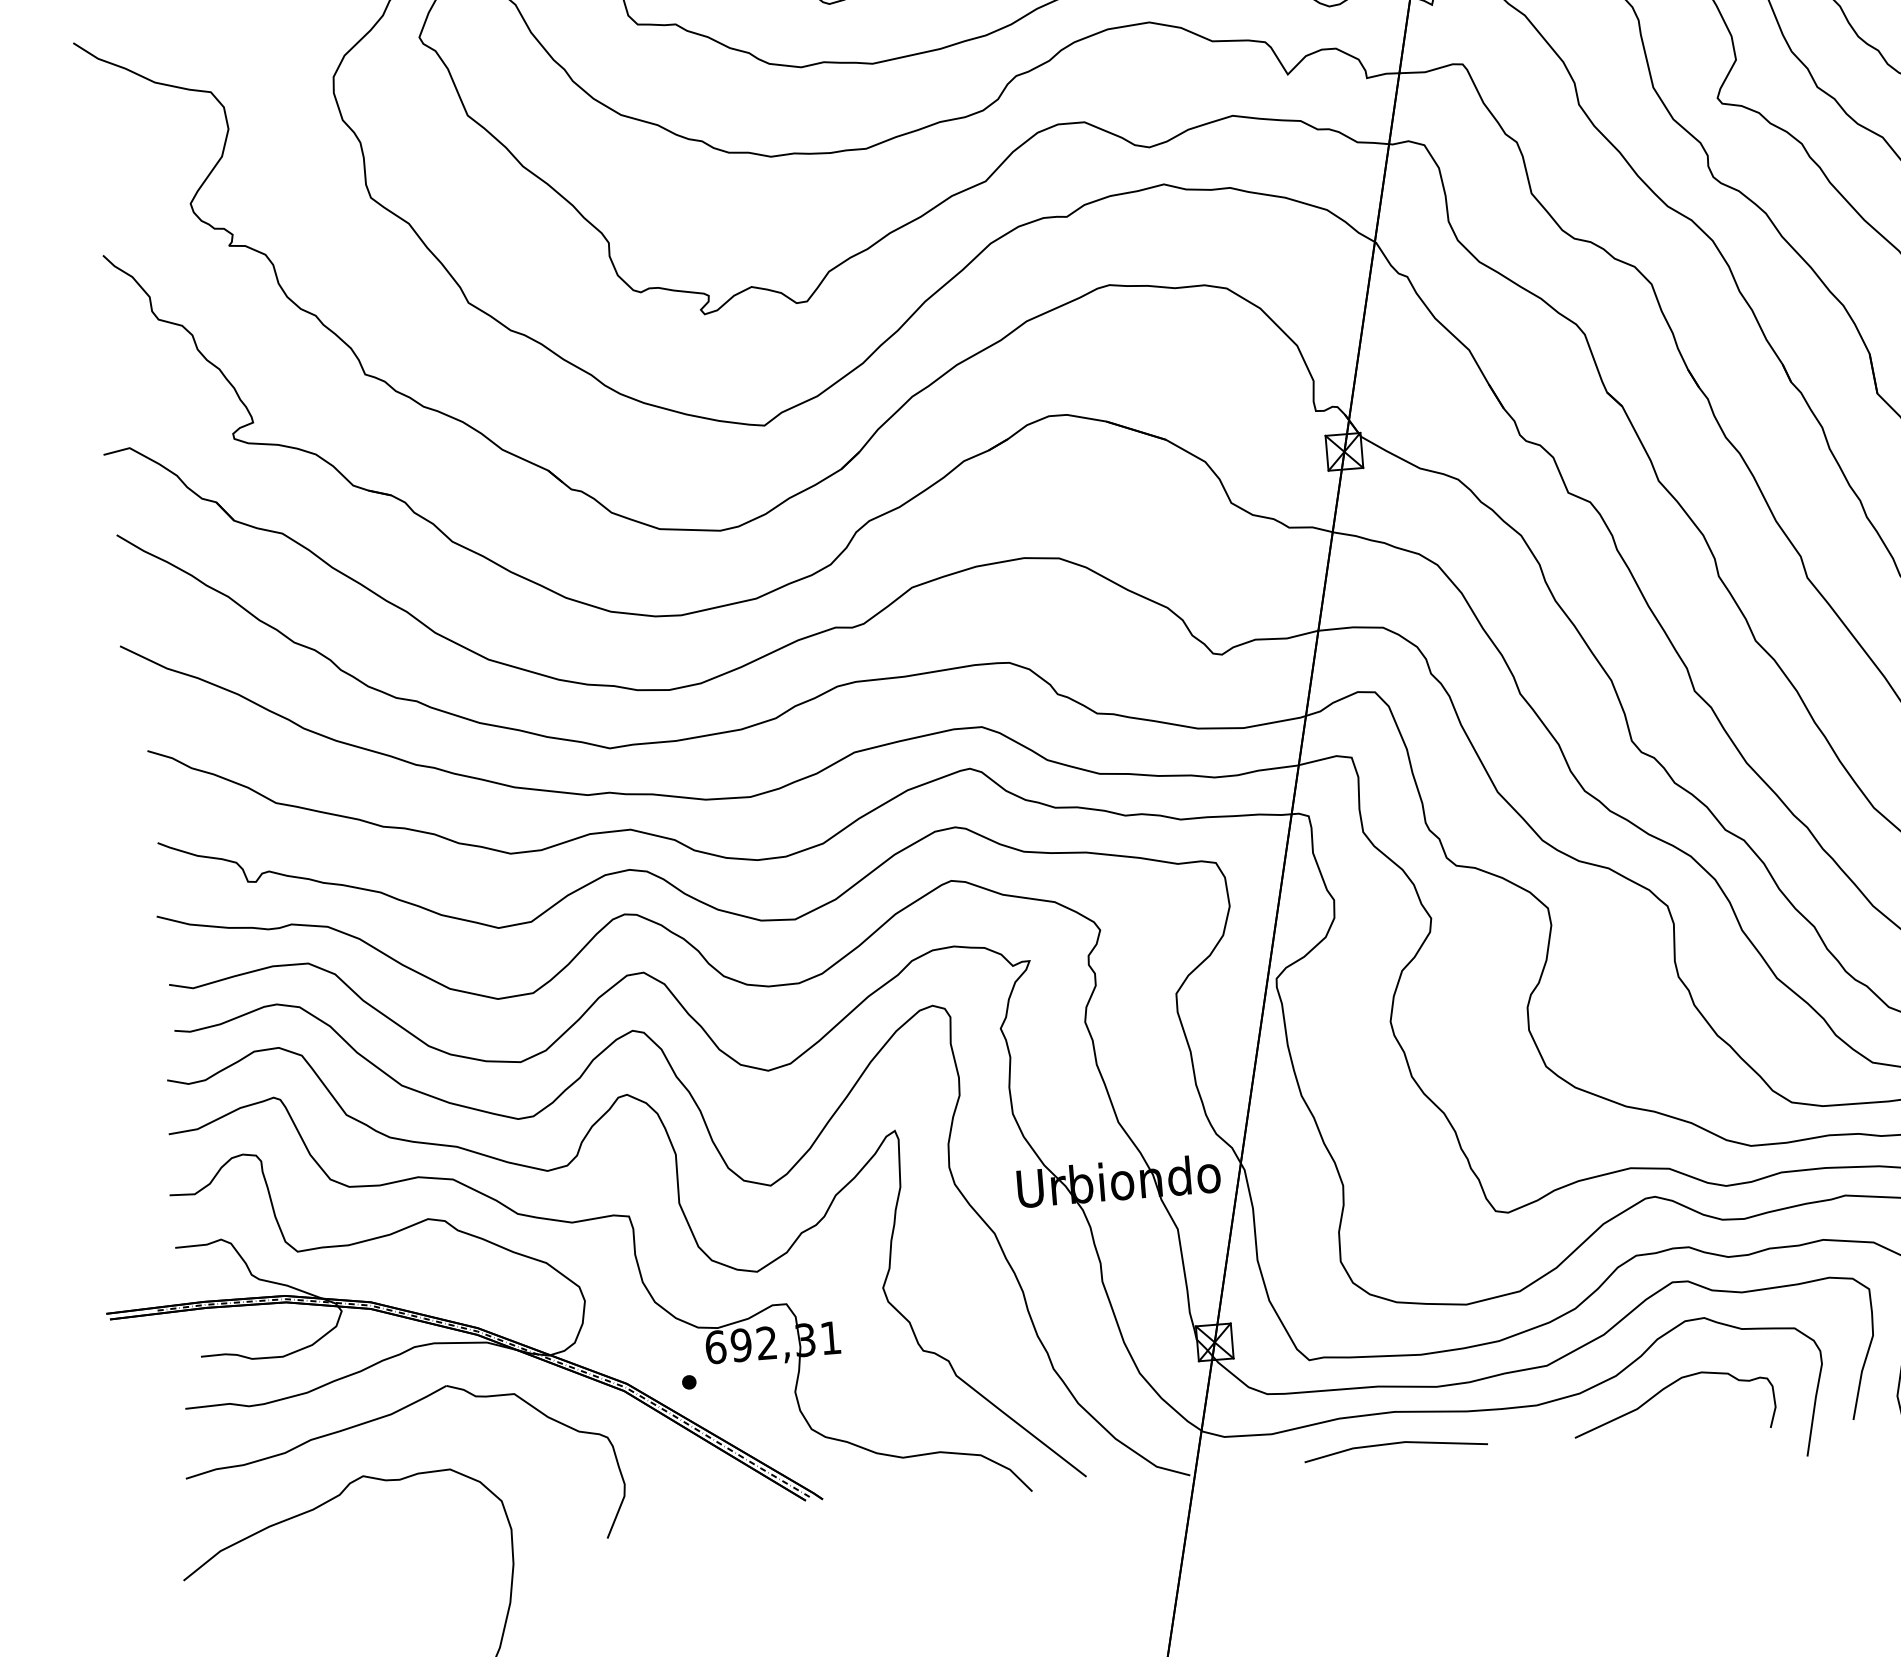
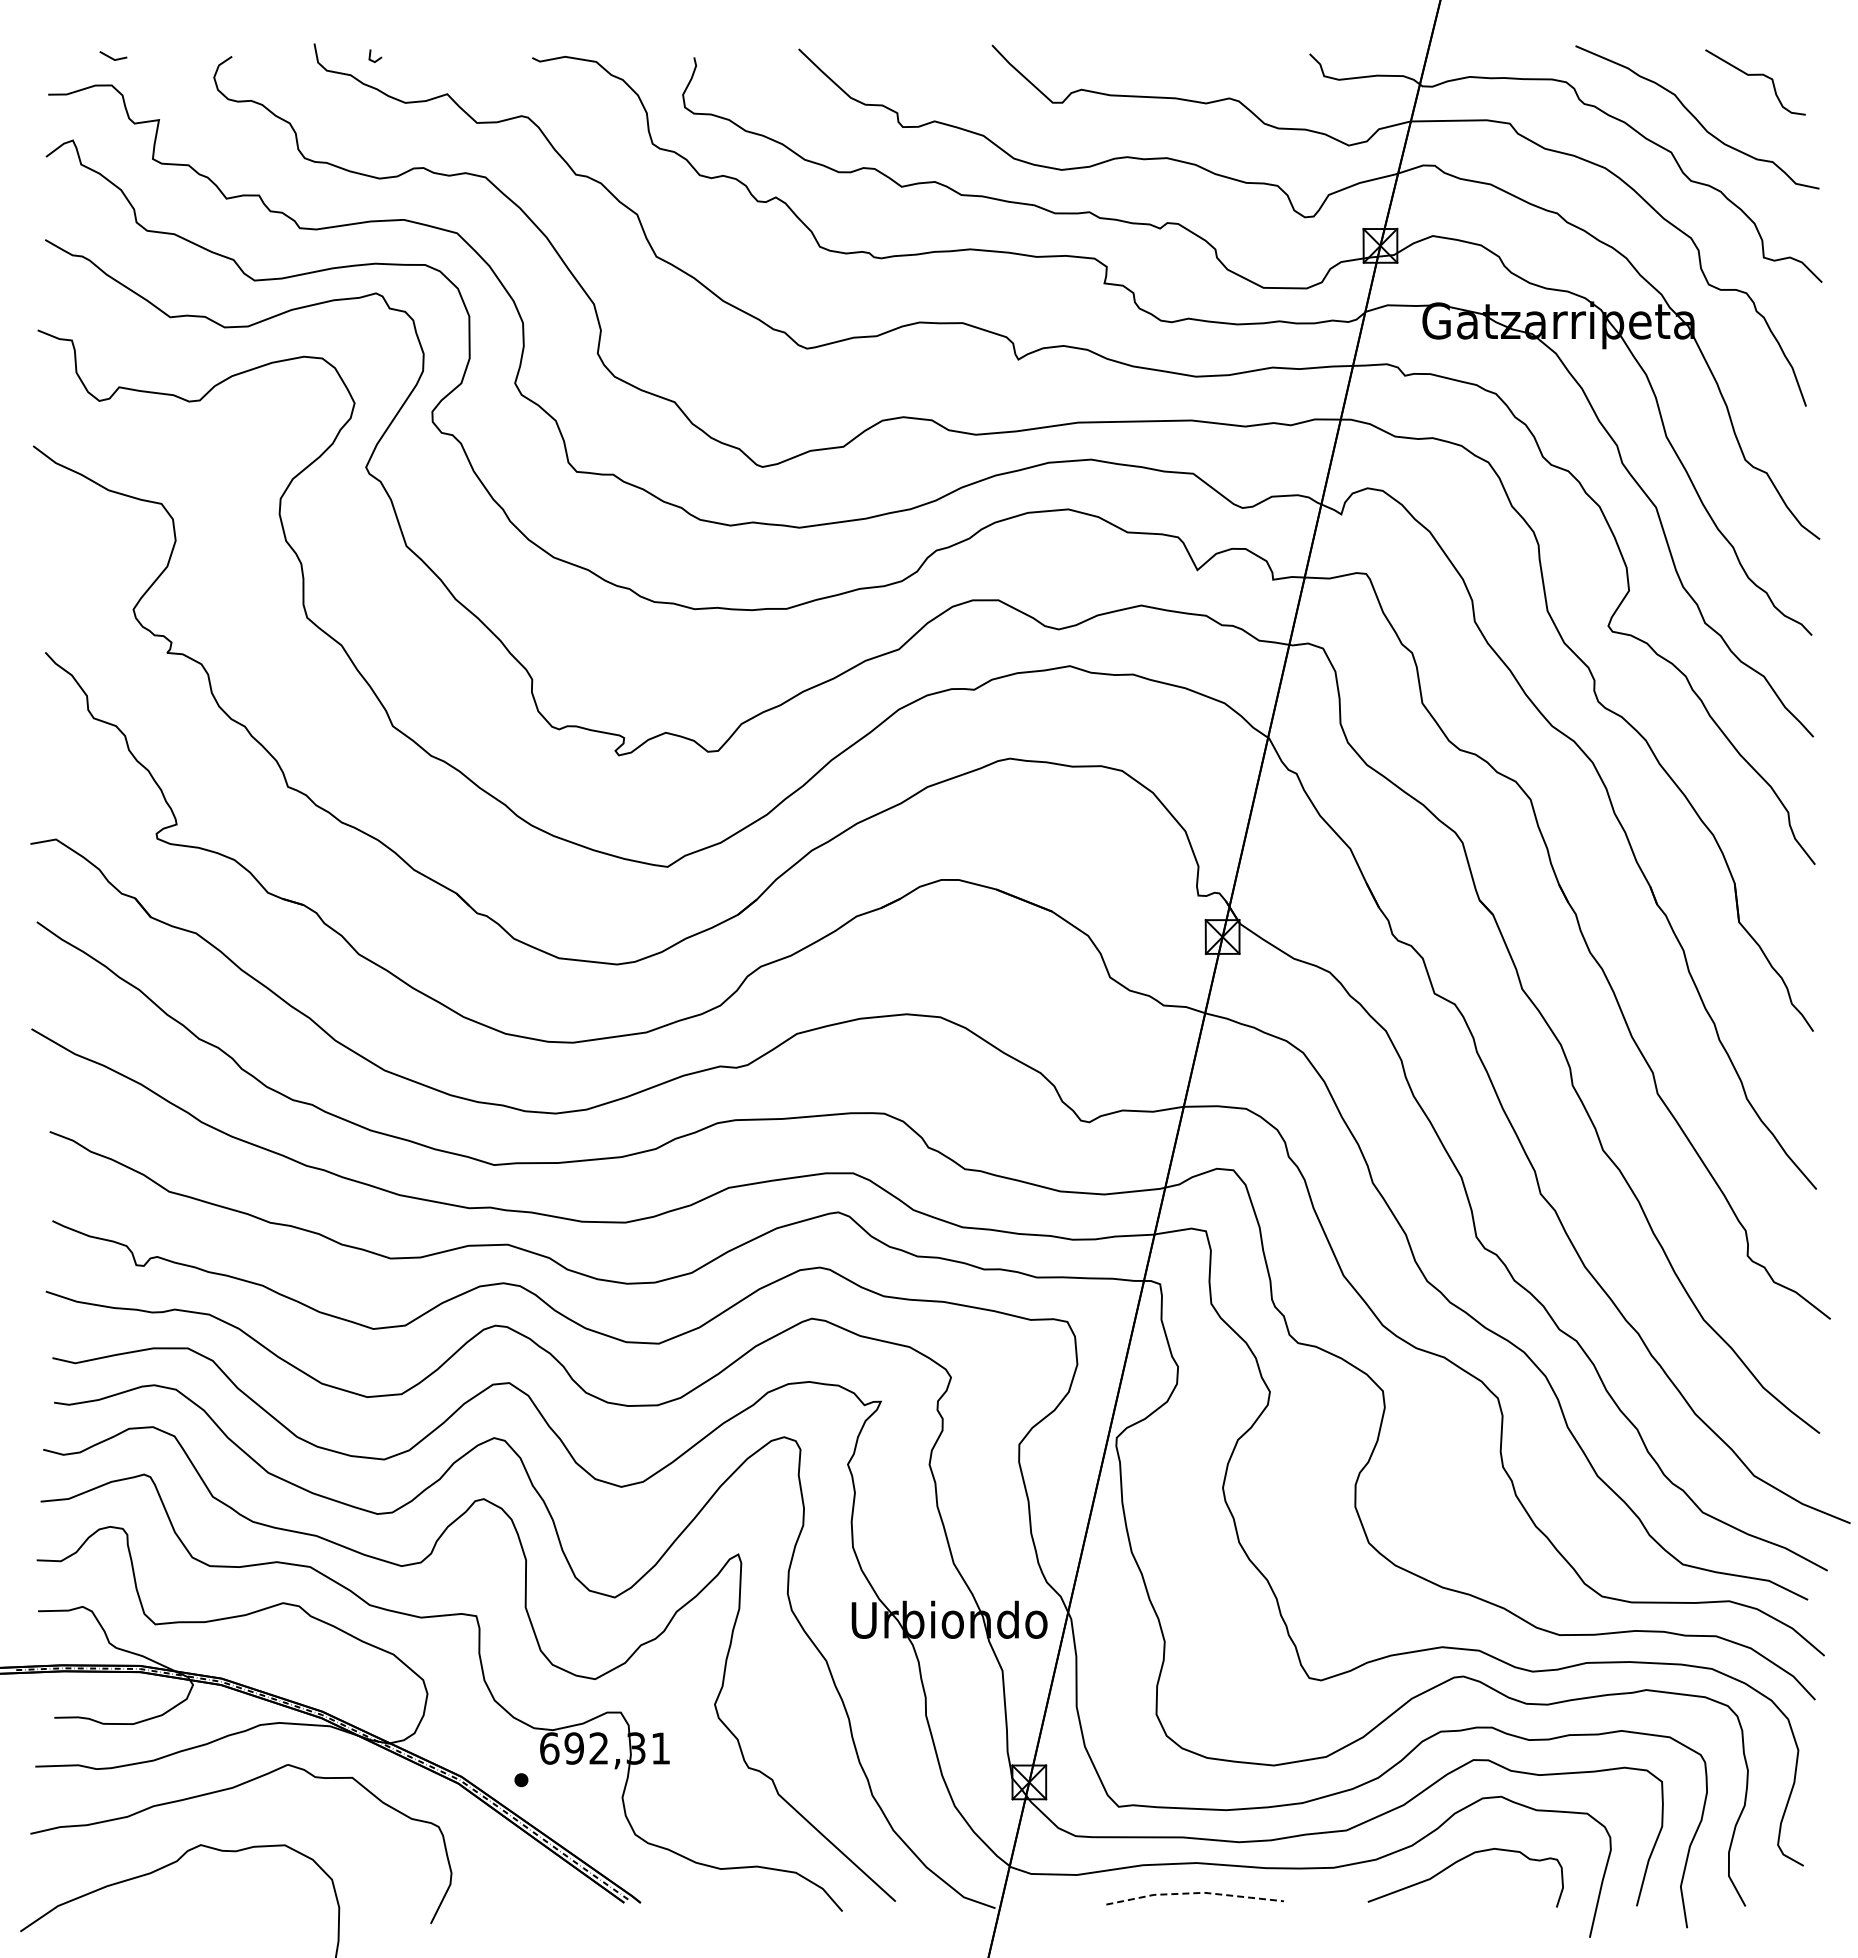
line: (1394, 1443) -> (1194, 1893), solid -> dashed

